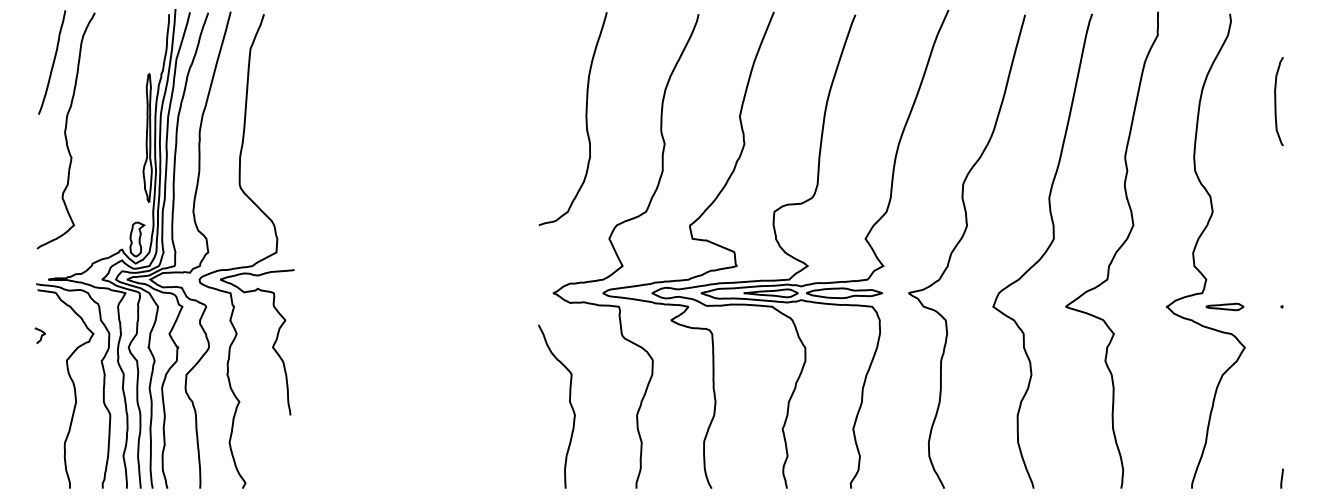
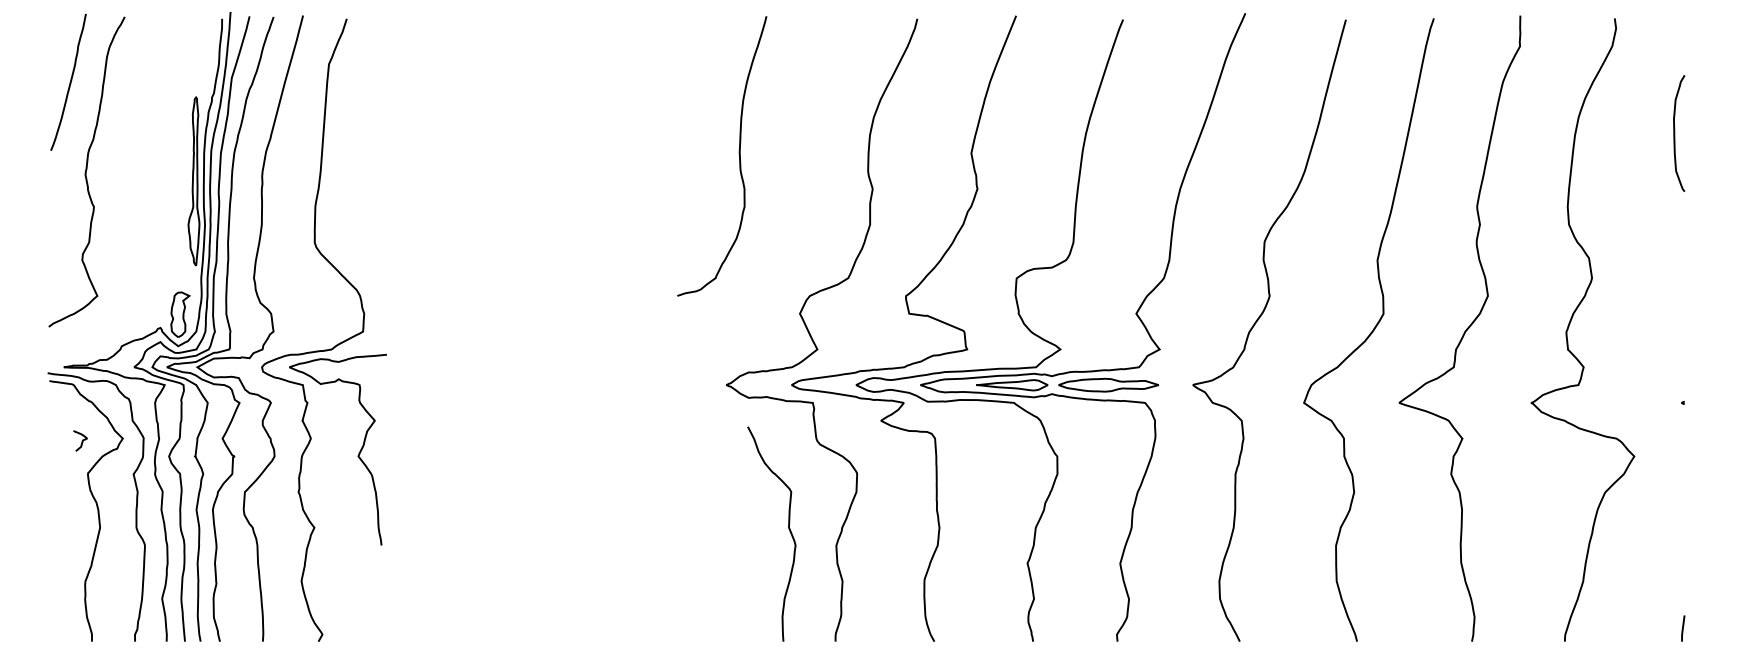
curve: (585, 118) -> (738, 155), moved
part: (1224, 306) -> (1607, 402), removed
curve: (40, 336) -> (80, 441), moved
curve: (569, 403) -> (788, 529), moved

